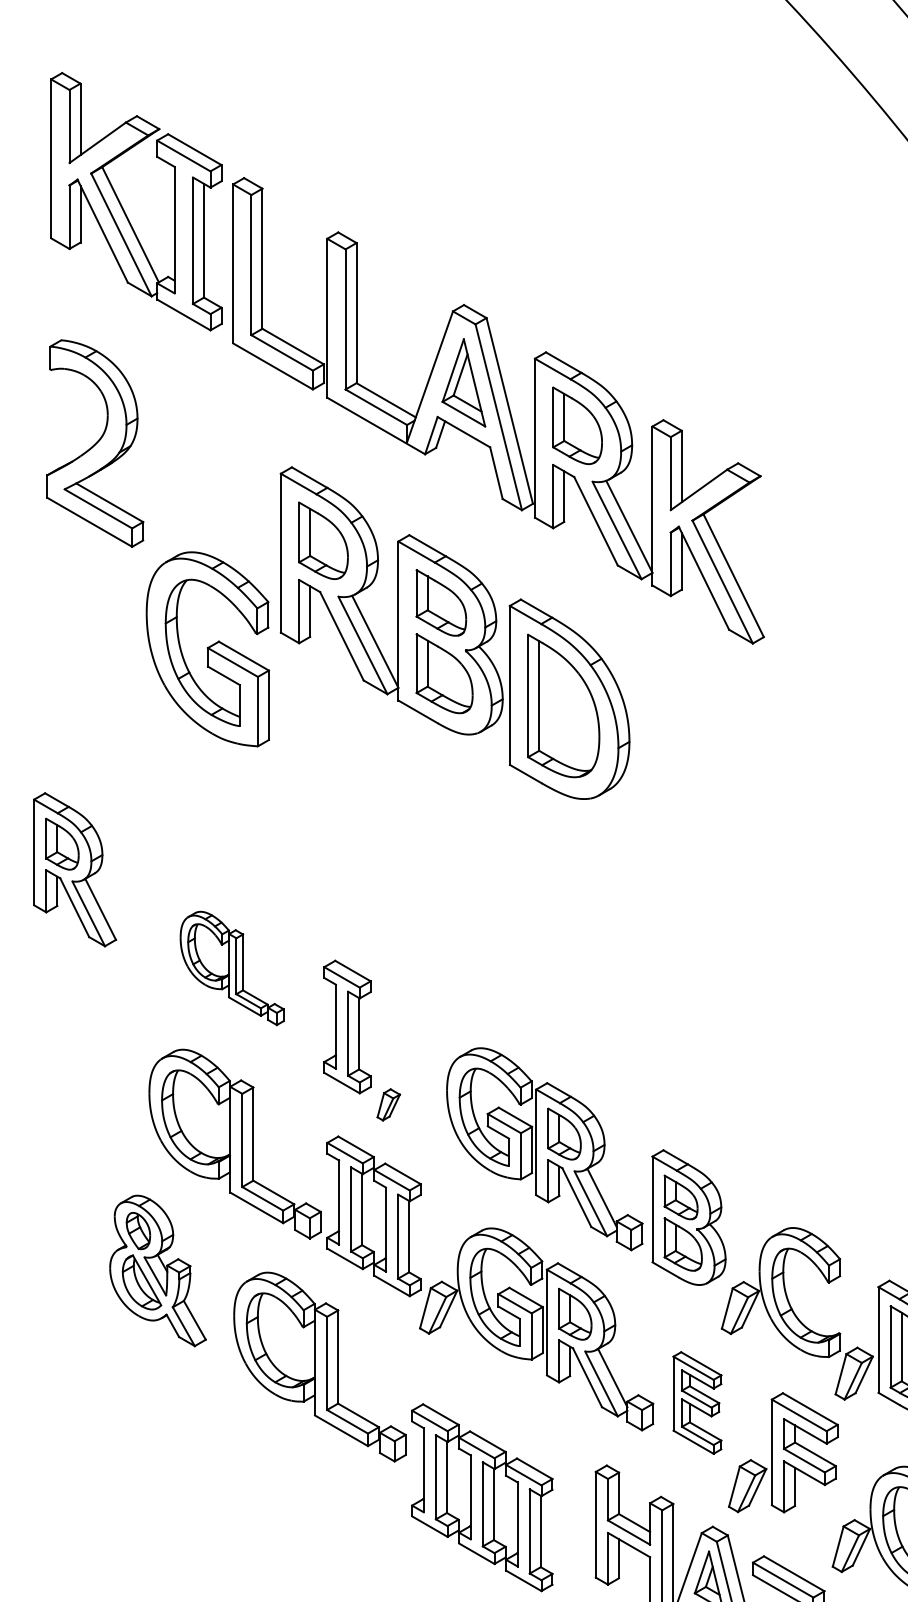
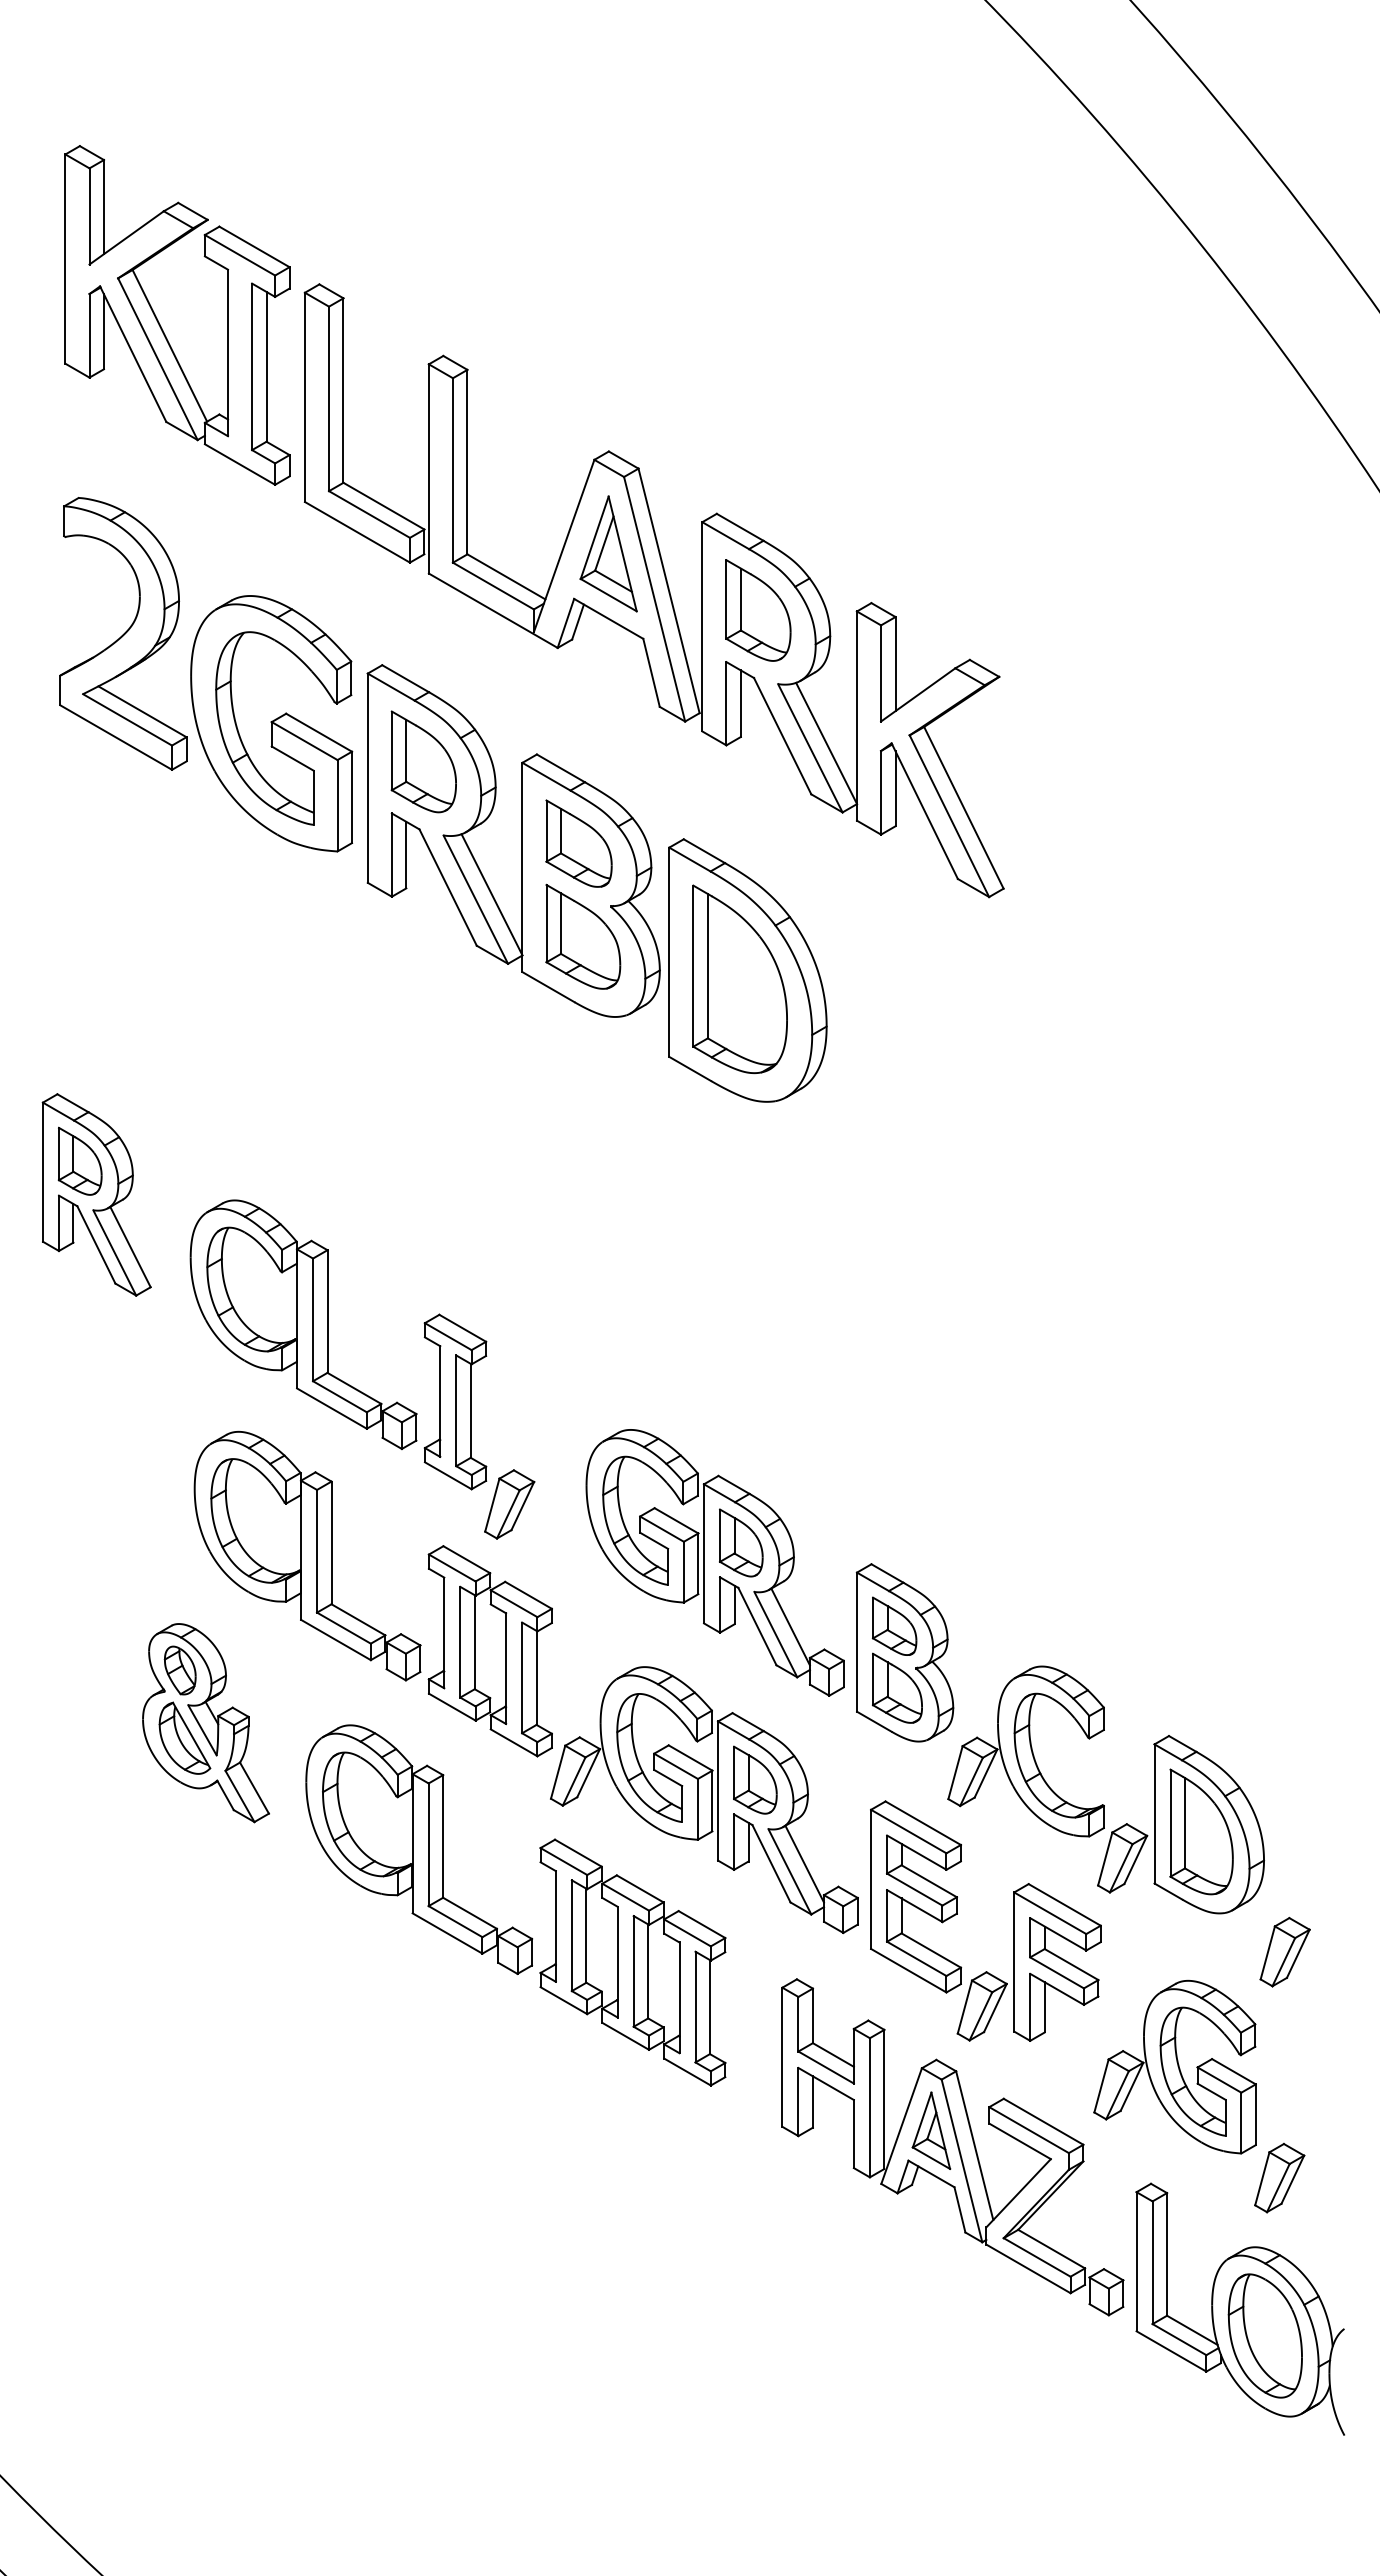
part: (207, 649) -> (271, 723), moved
part: (232, 968) -> (303, 1324), size x1.67
part: (388, 1104) -> (509, 1504), size x1.67
part: (697, 1402) -> (916, 1896), size x1.43
part: (481, 1497) -> (632, 1962), moved

